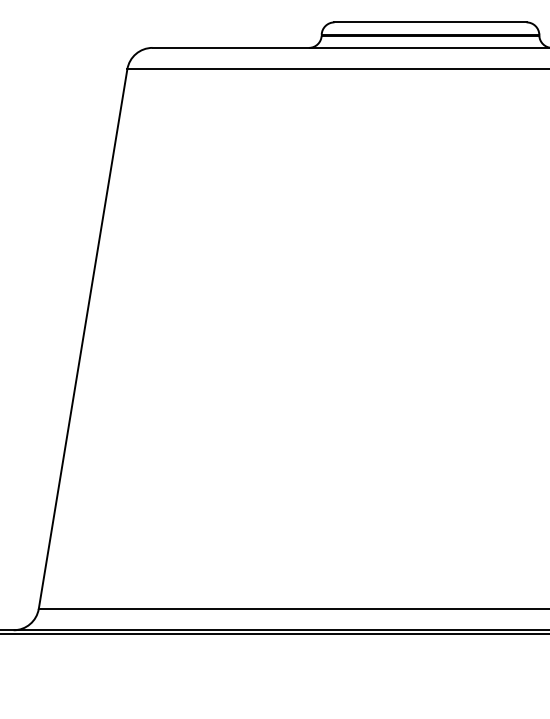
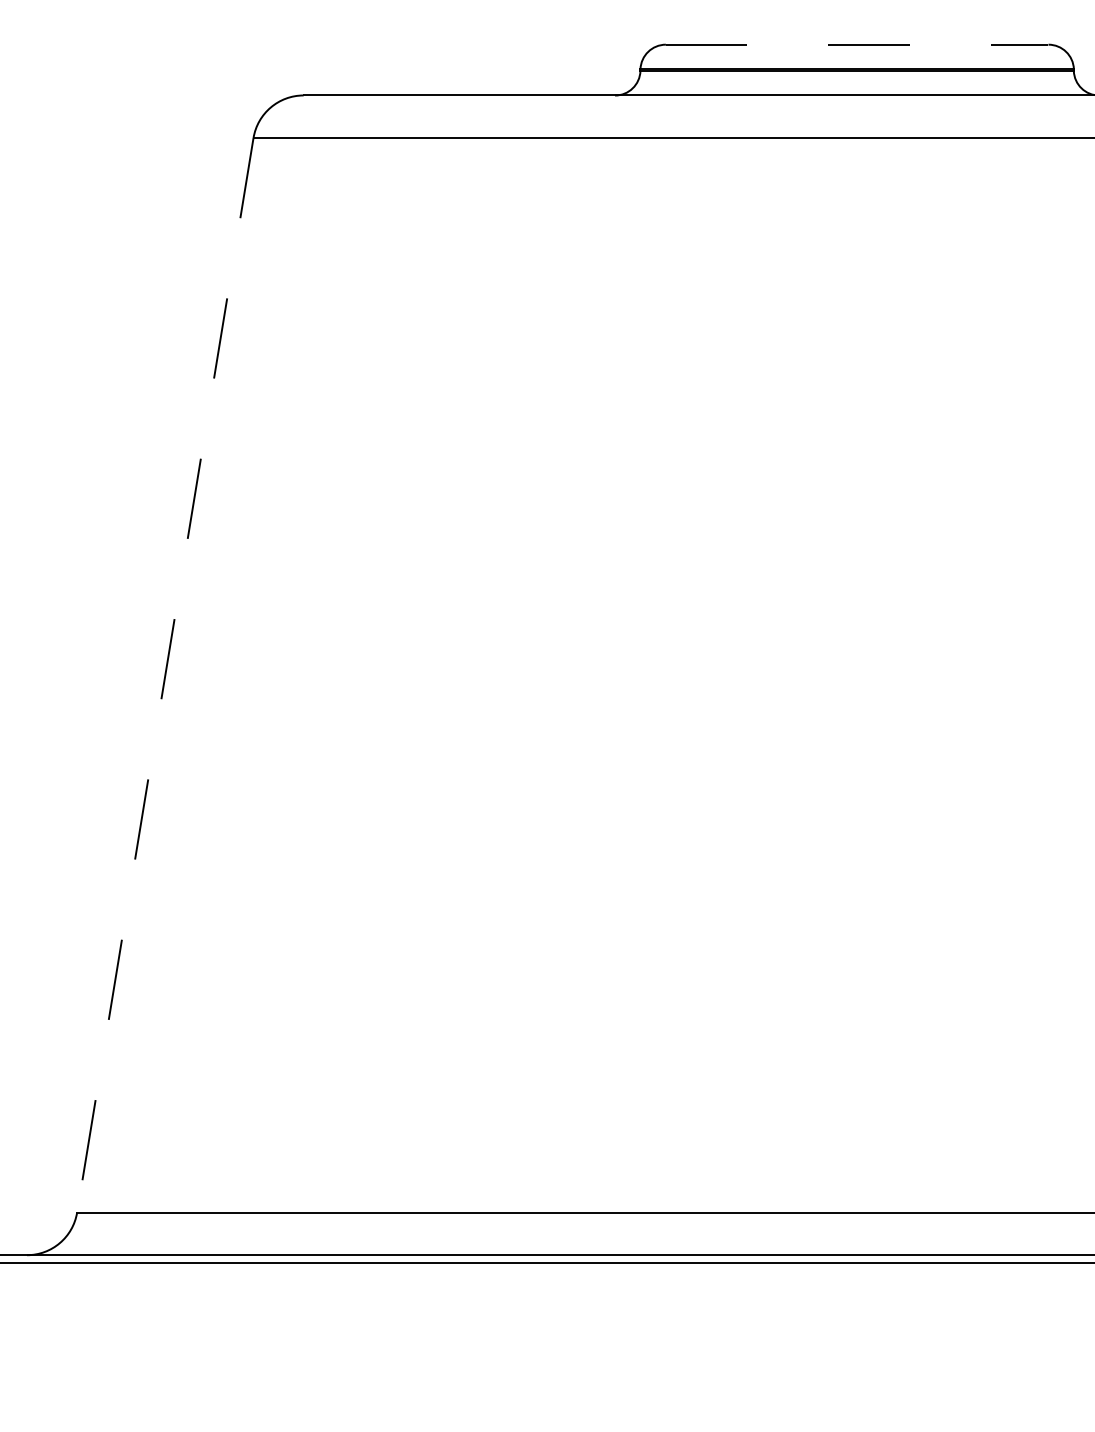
line: (431, 22) -> (859, 44), solid -> dashed
line: (83, 339) -> (166, 676), solid -> dashed

